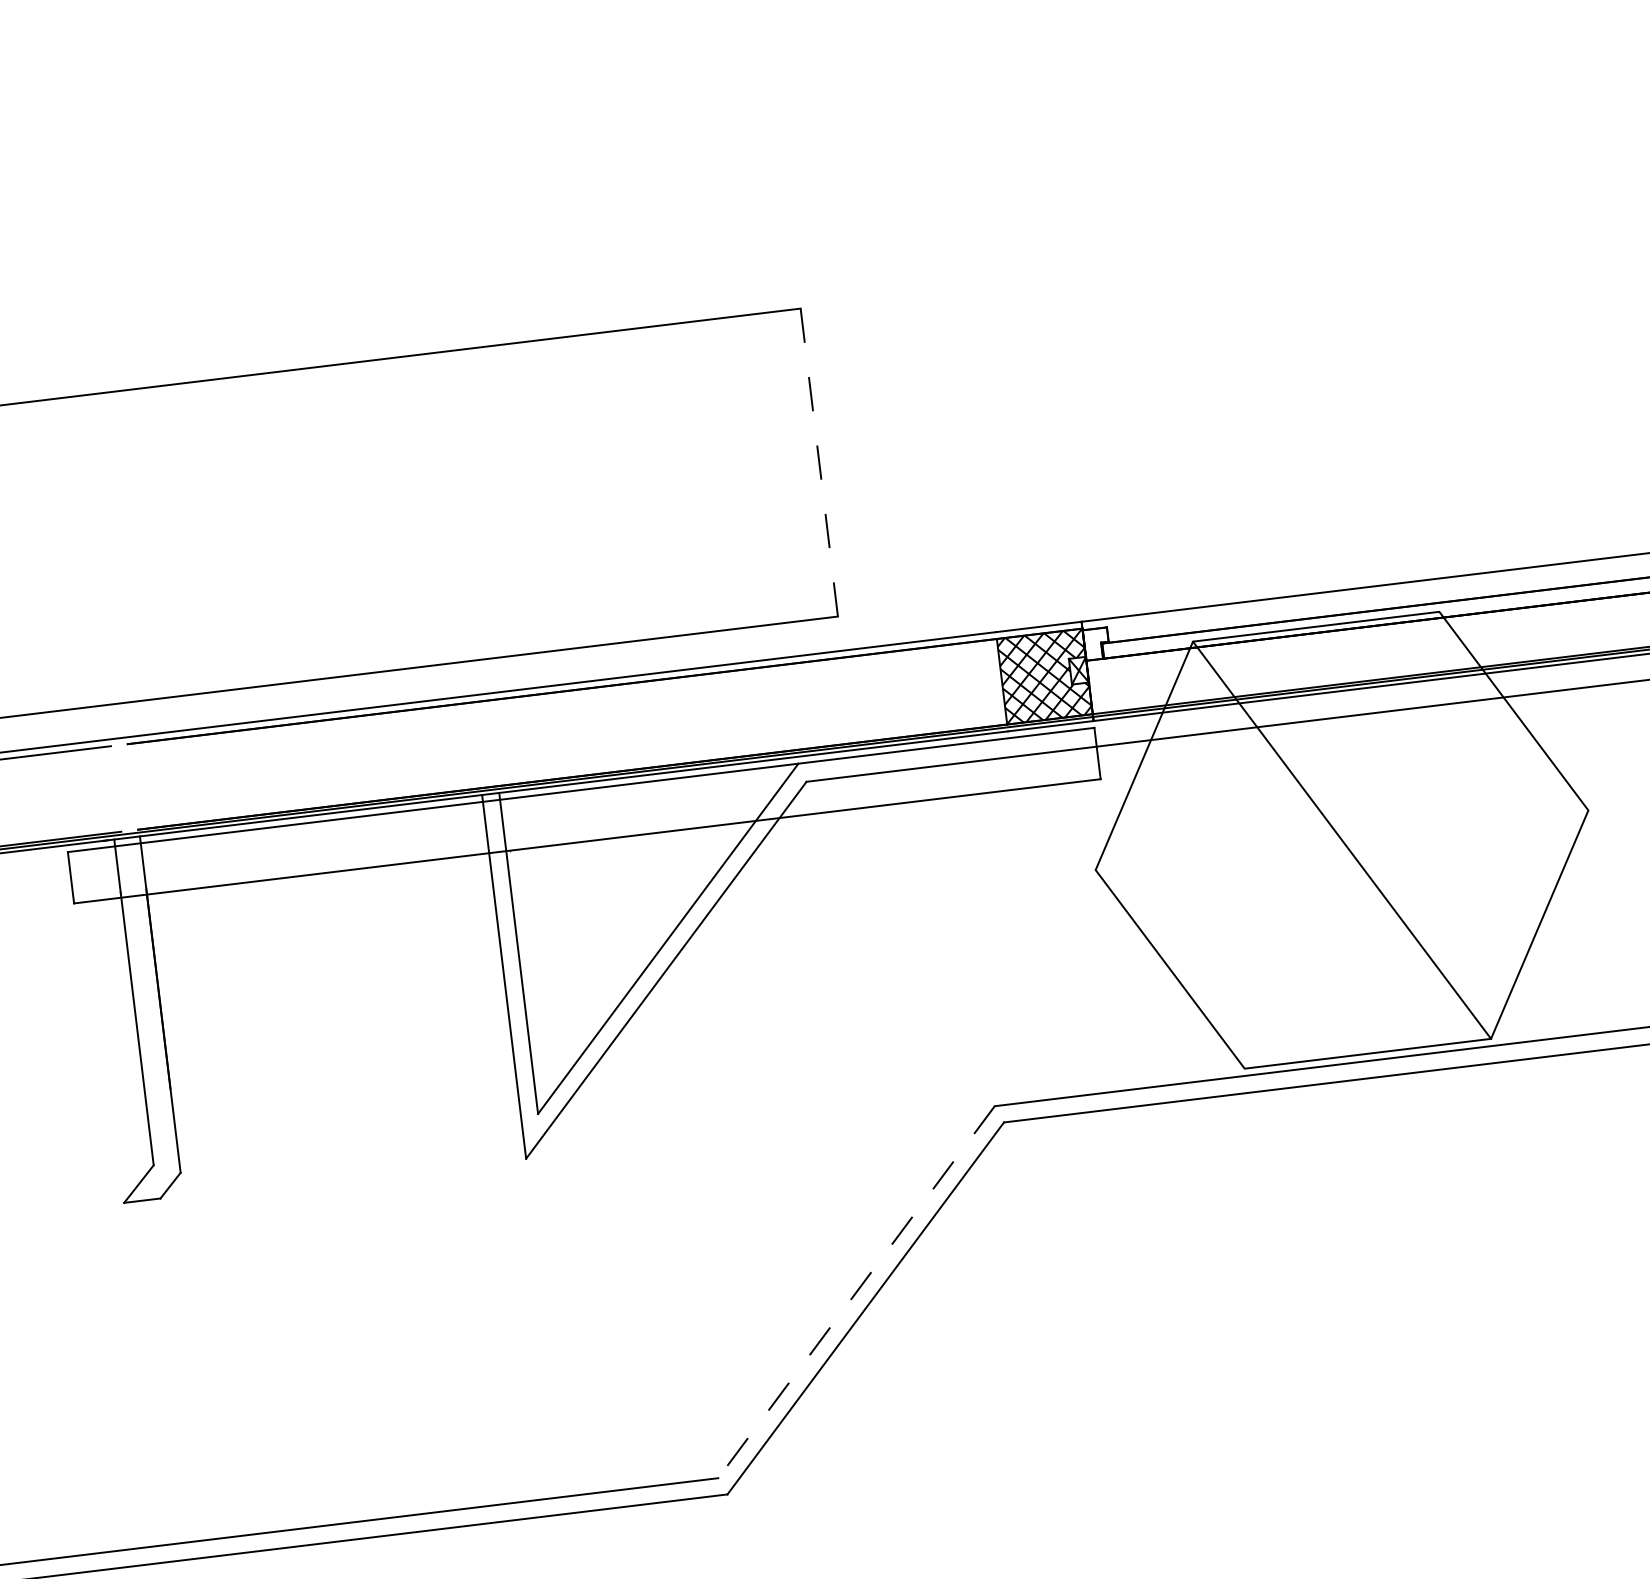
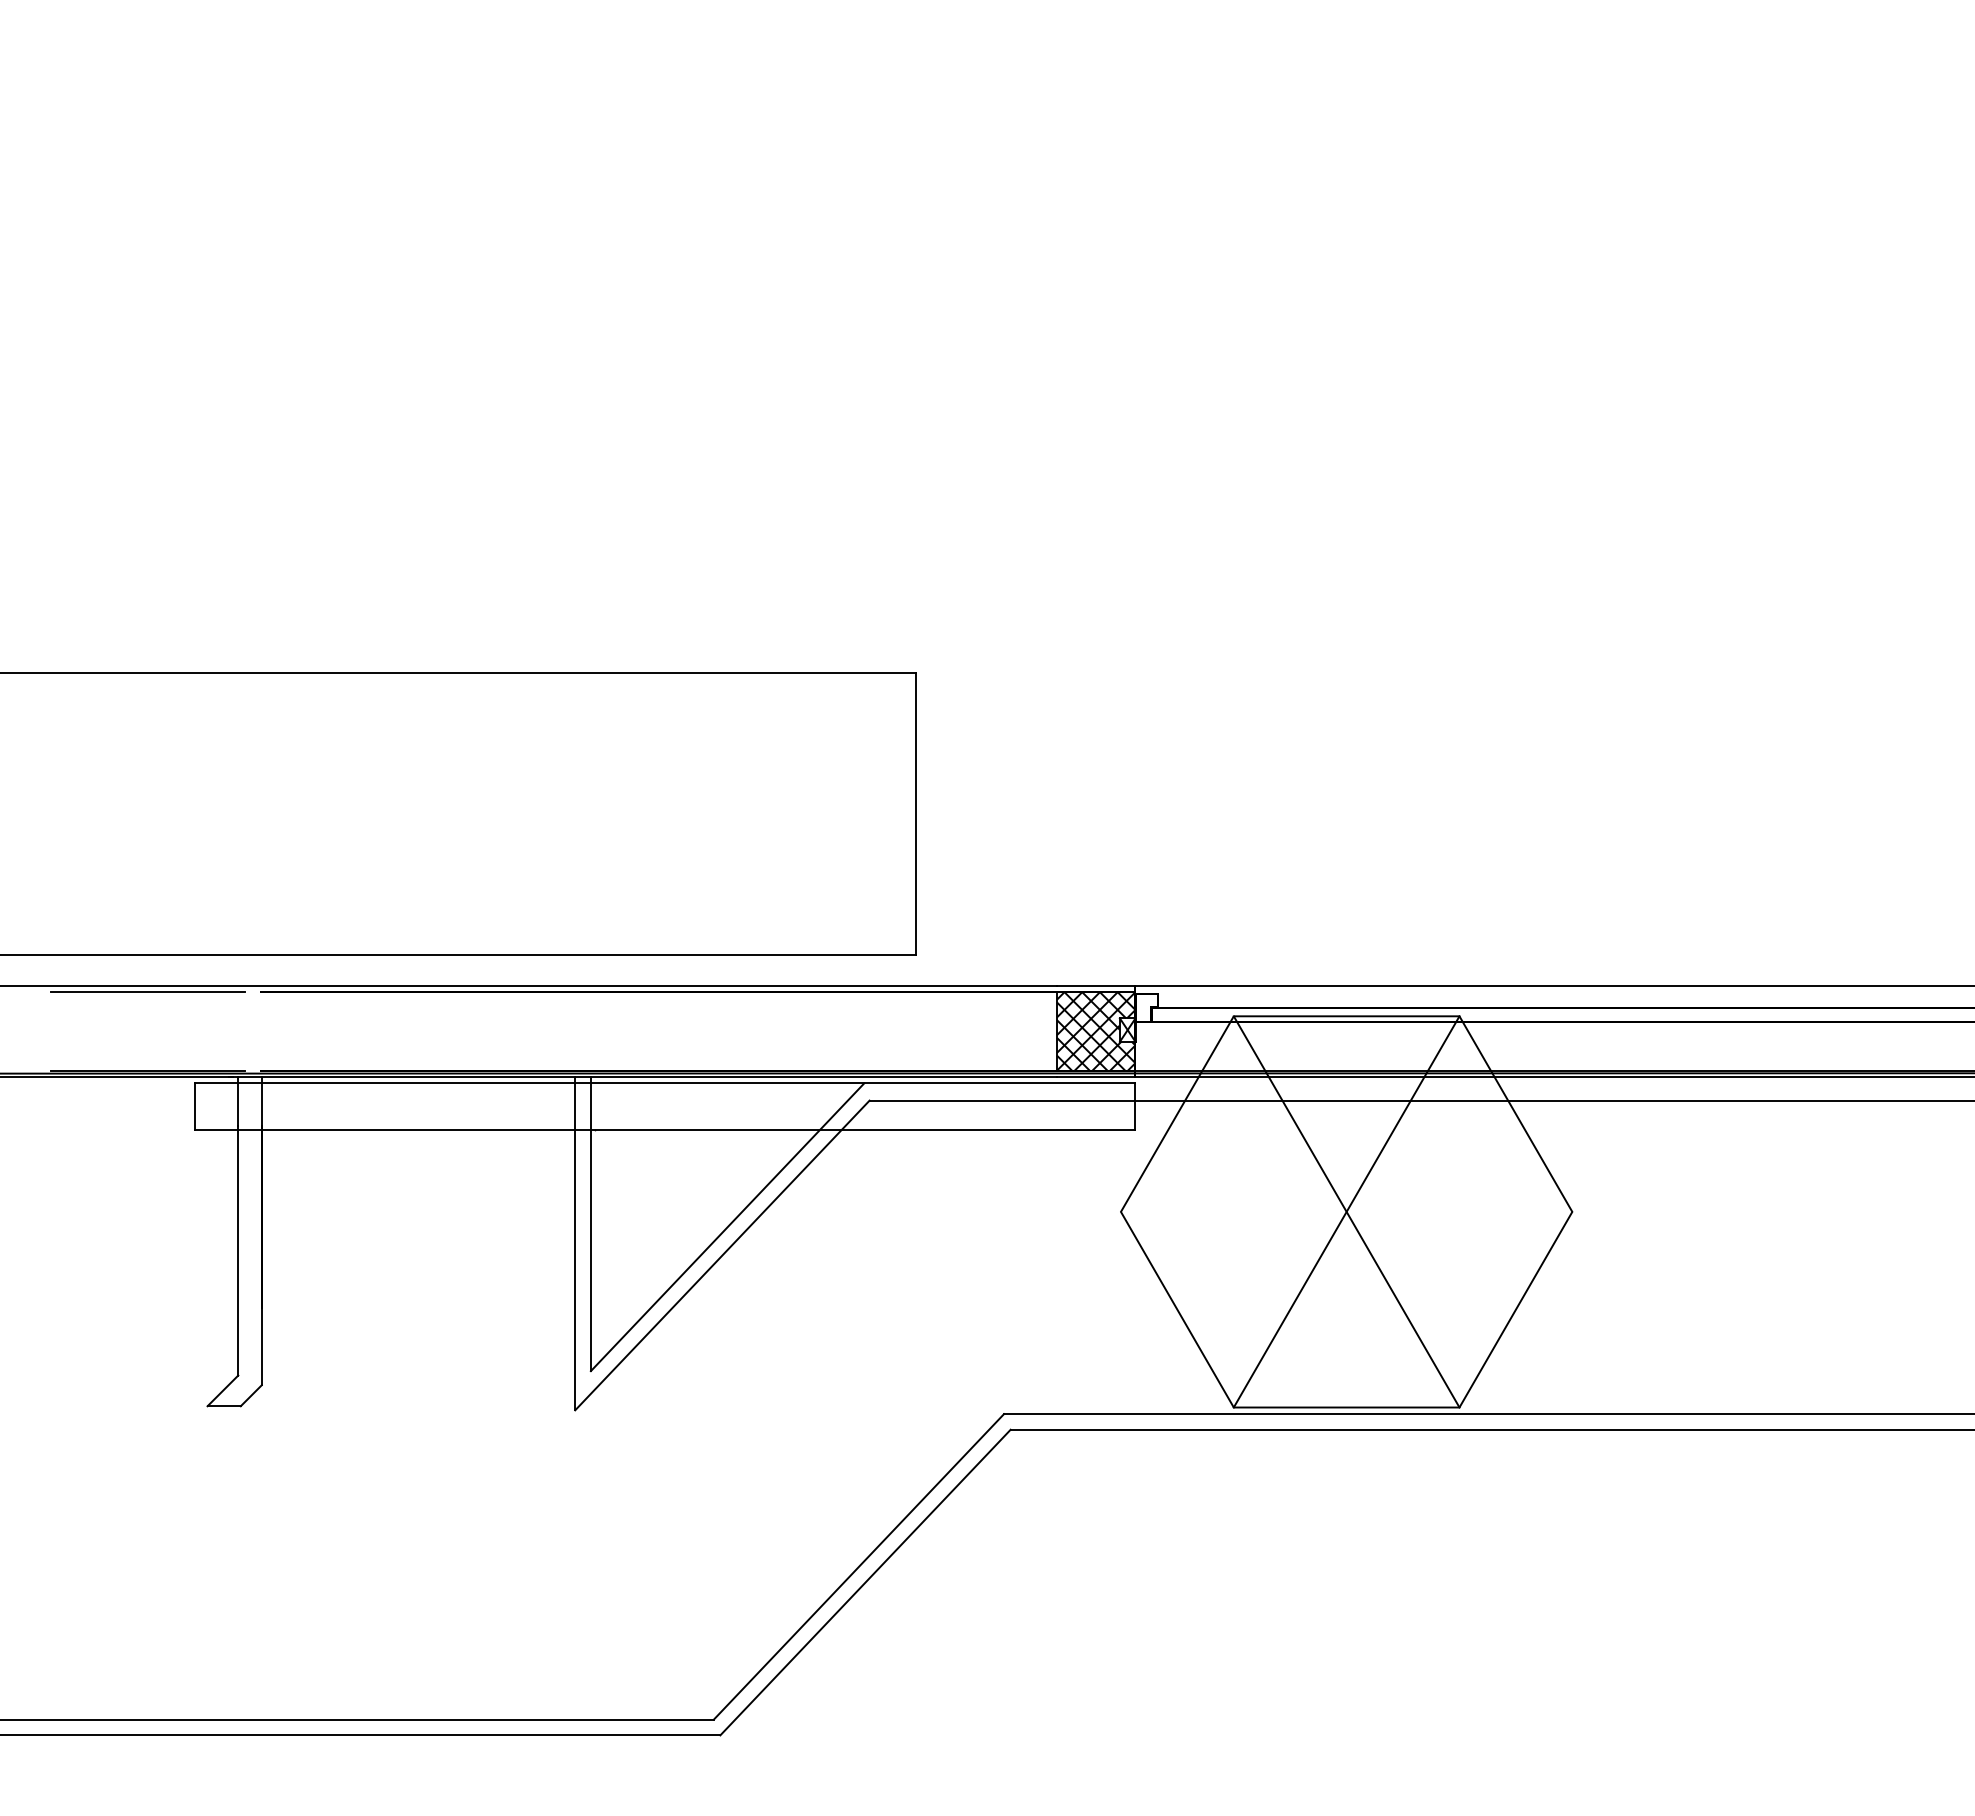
line: (818, 462) -> (915, 813), dashed -> solid
line: (1341, 839) -> (1346, 1211), added
line: (855, 1291) -> (858, 1566), dashed -> solid

